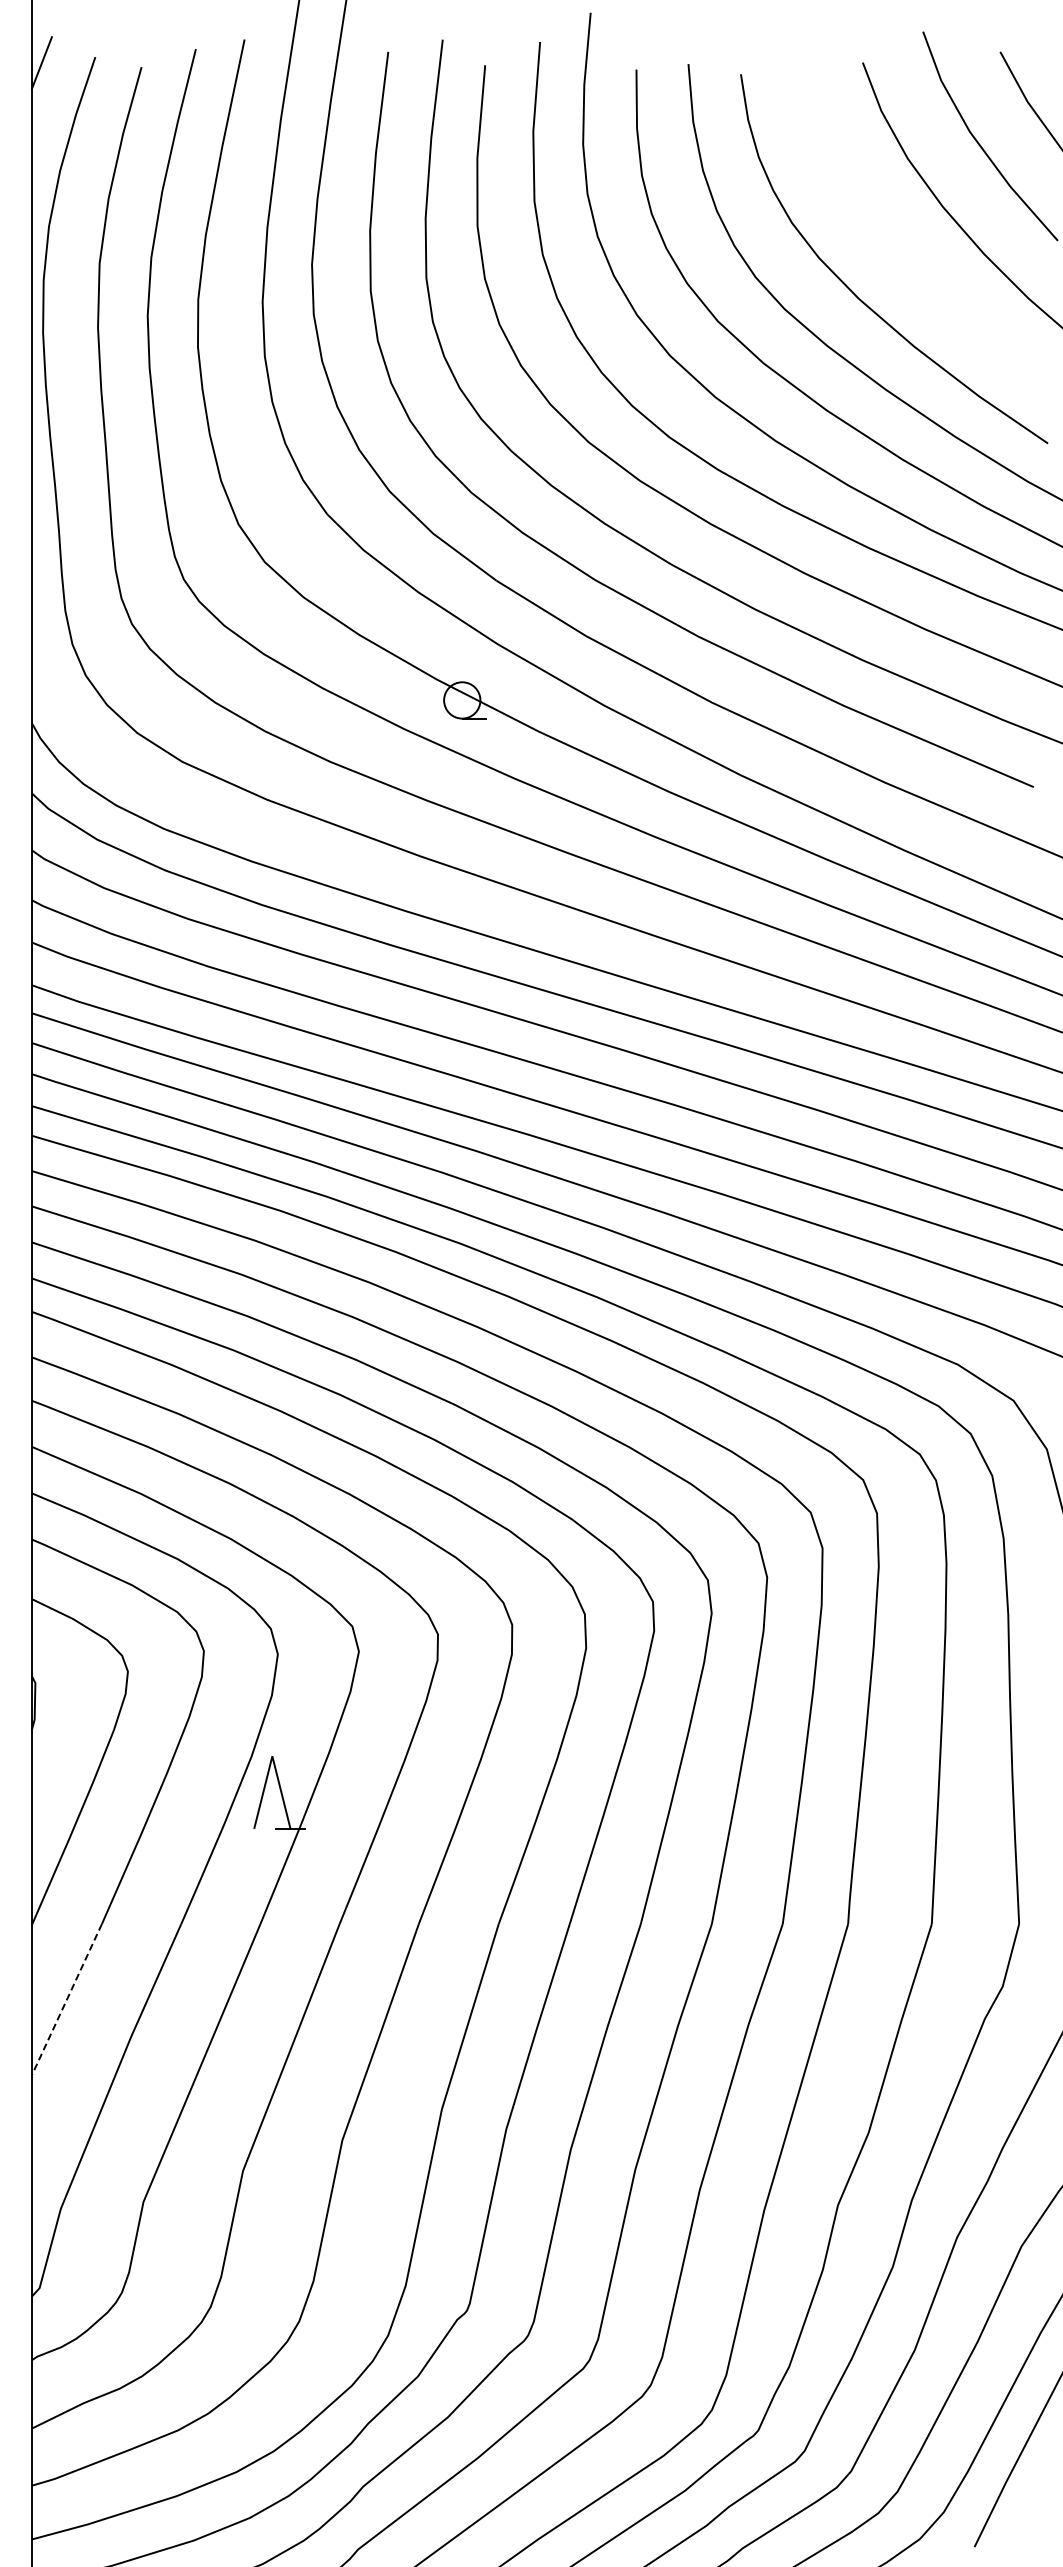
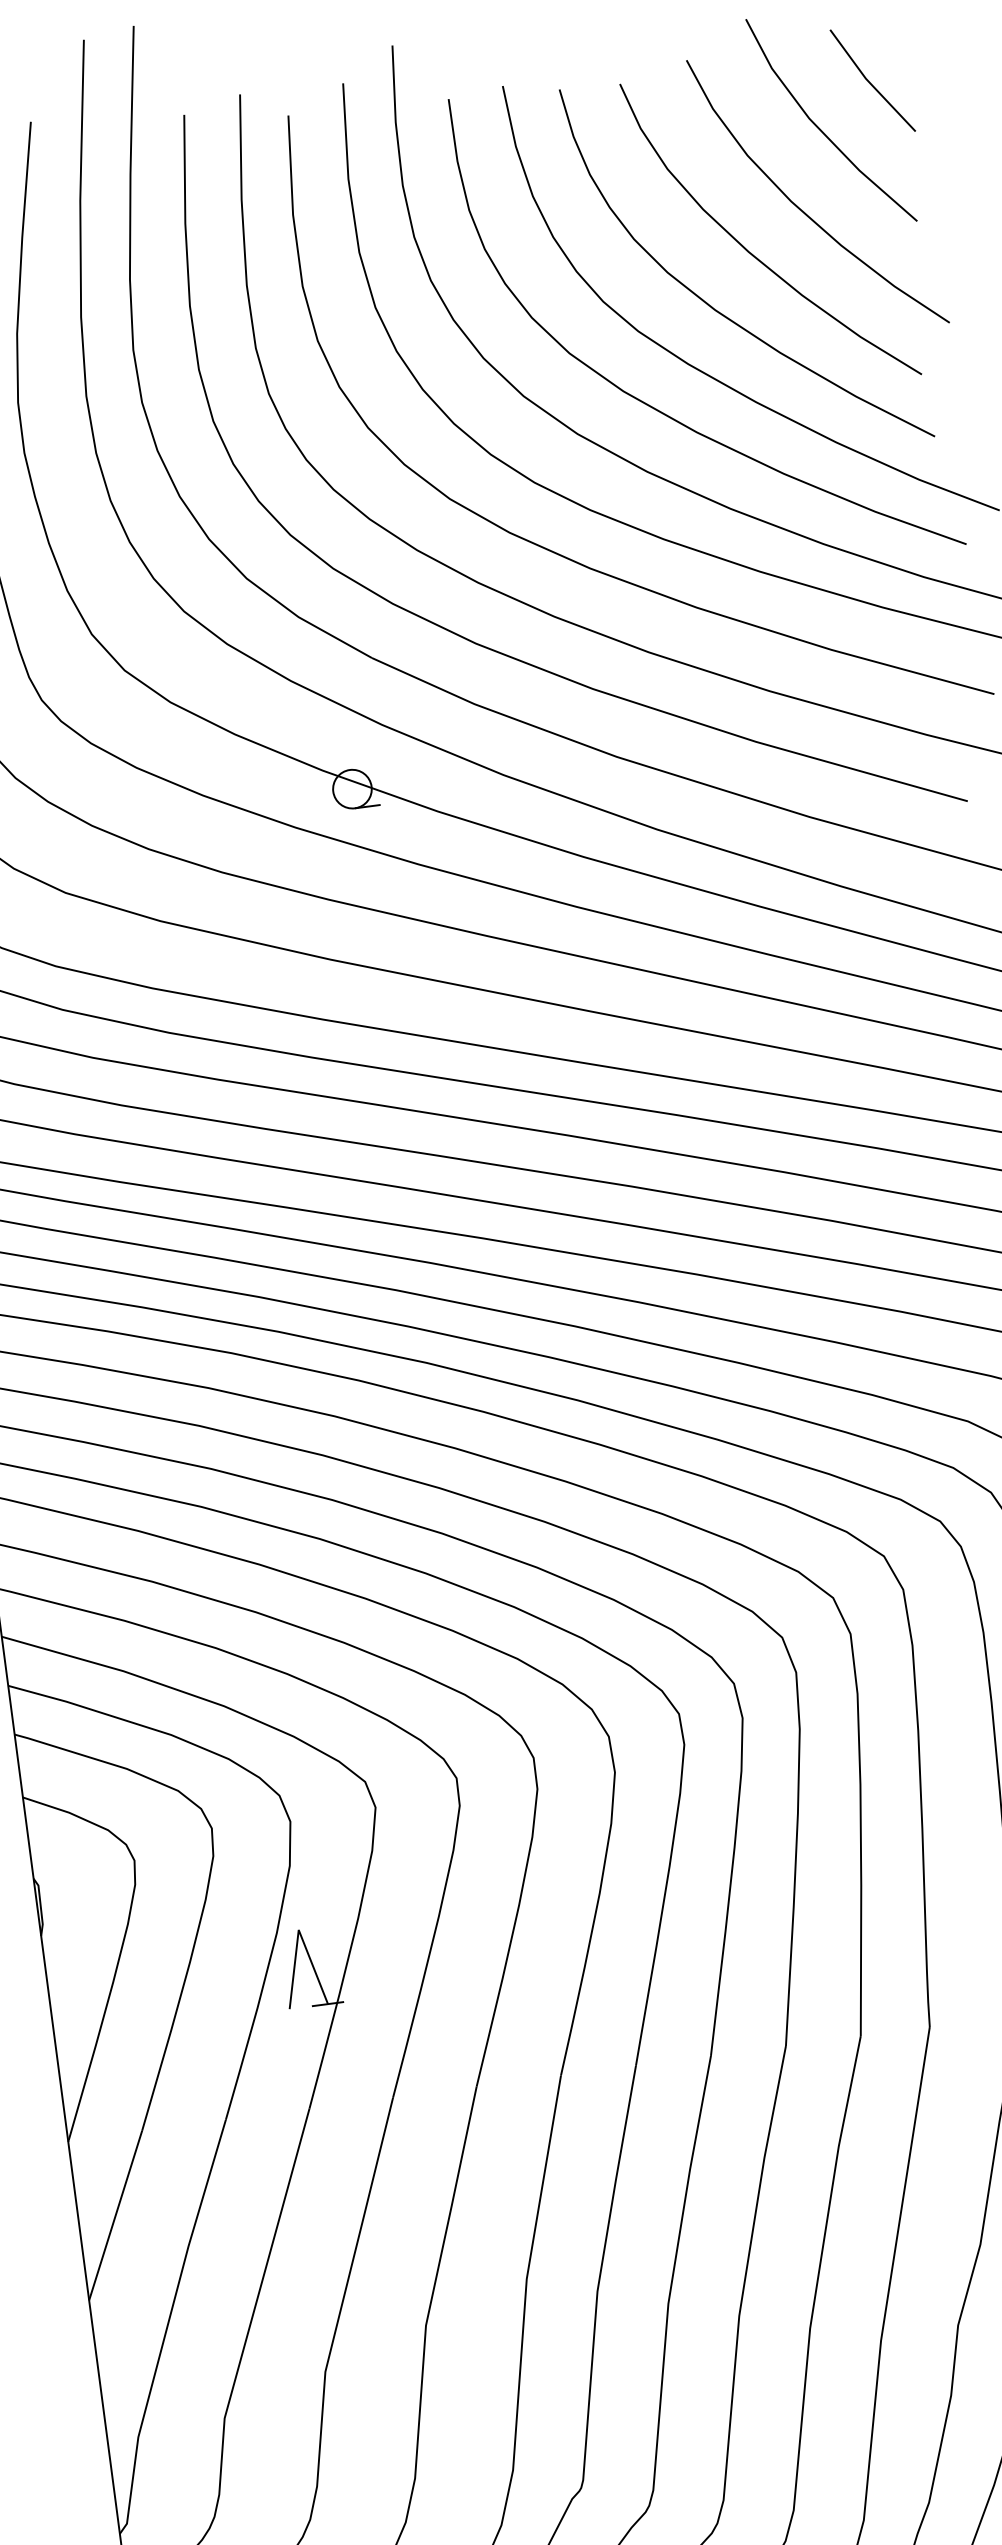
curve: (900, 250) -> (752, 253), added
line: (66, 2000) -> (115, 2216), dashed -> solid

